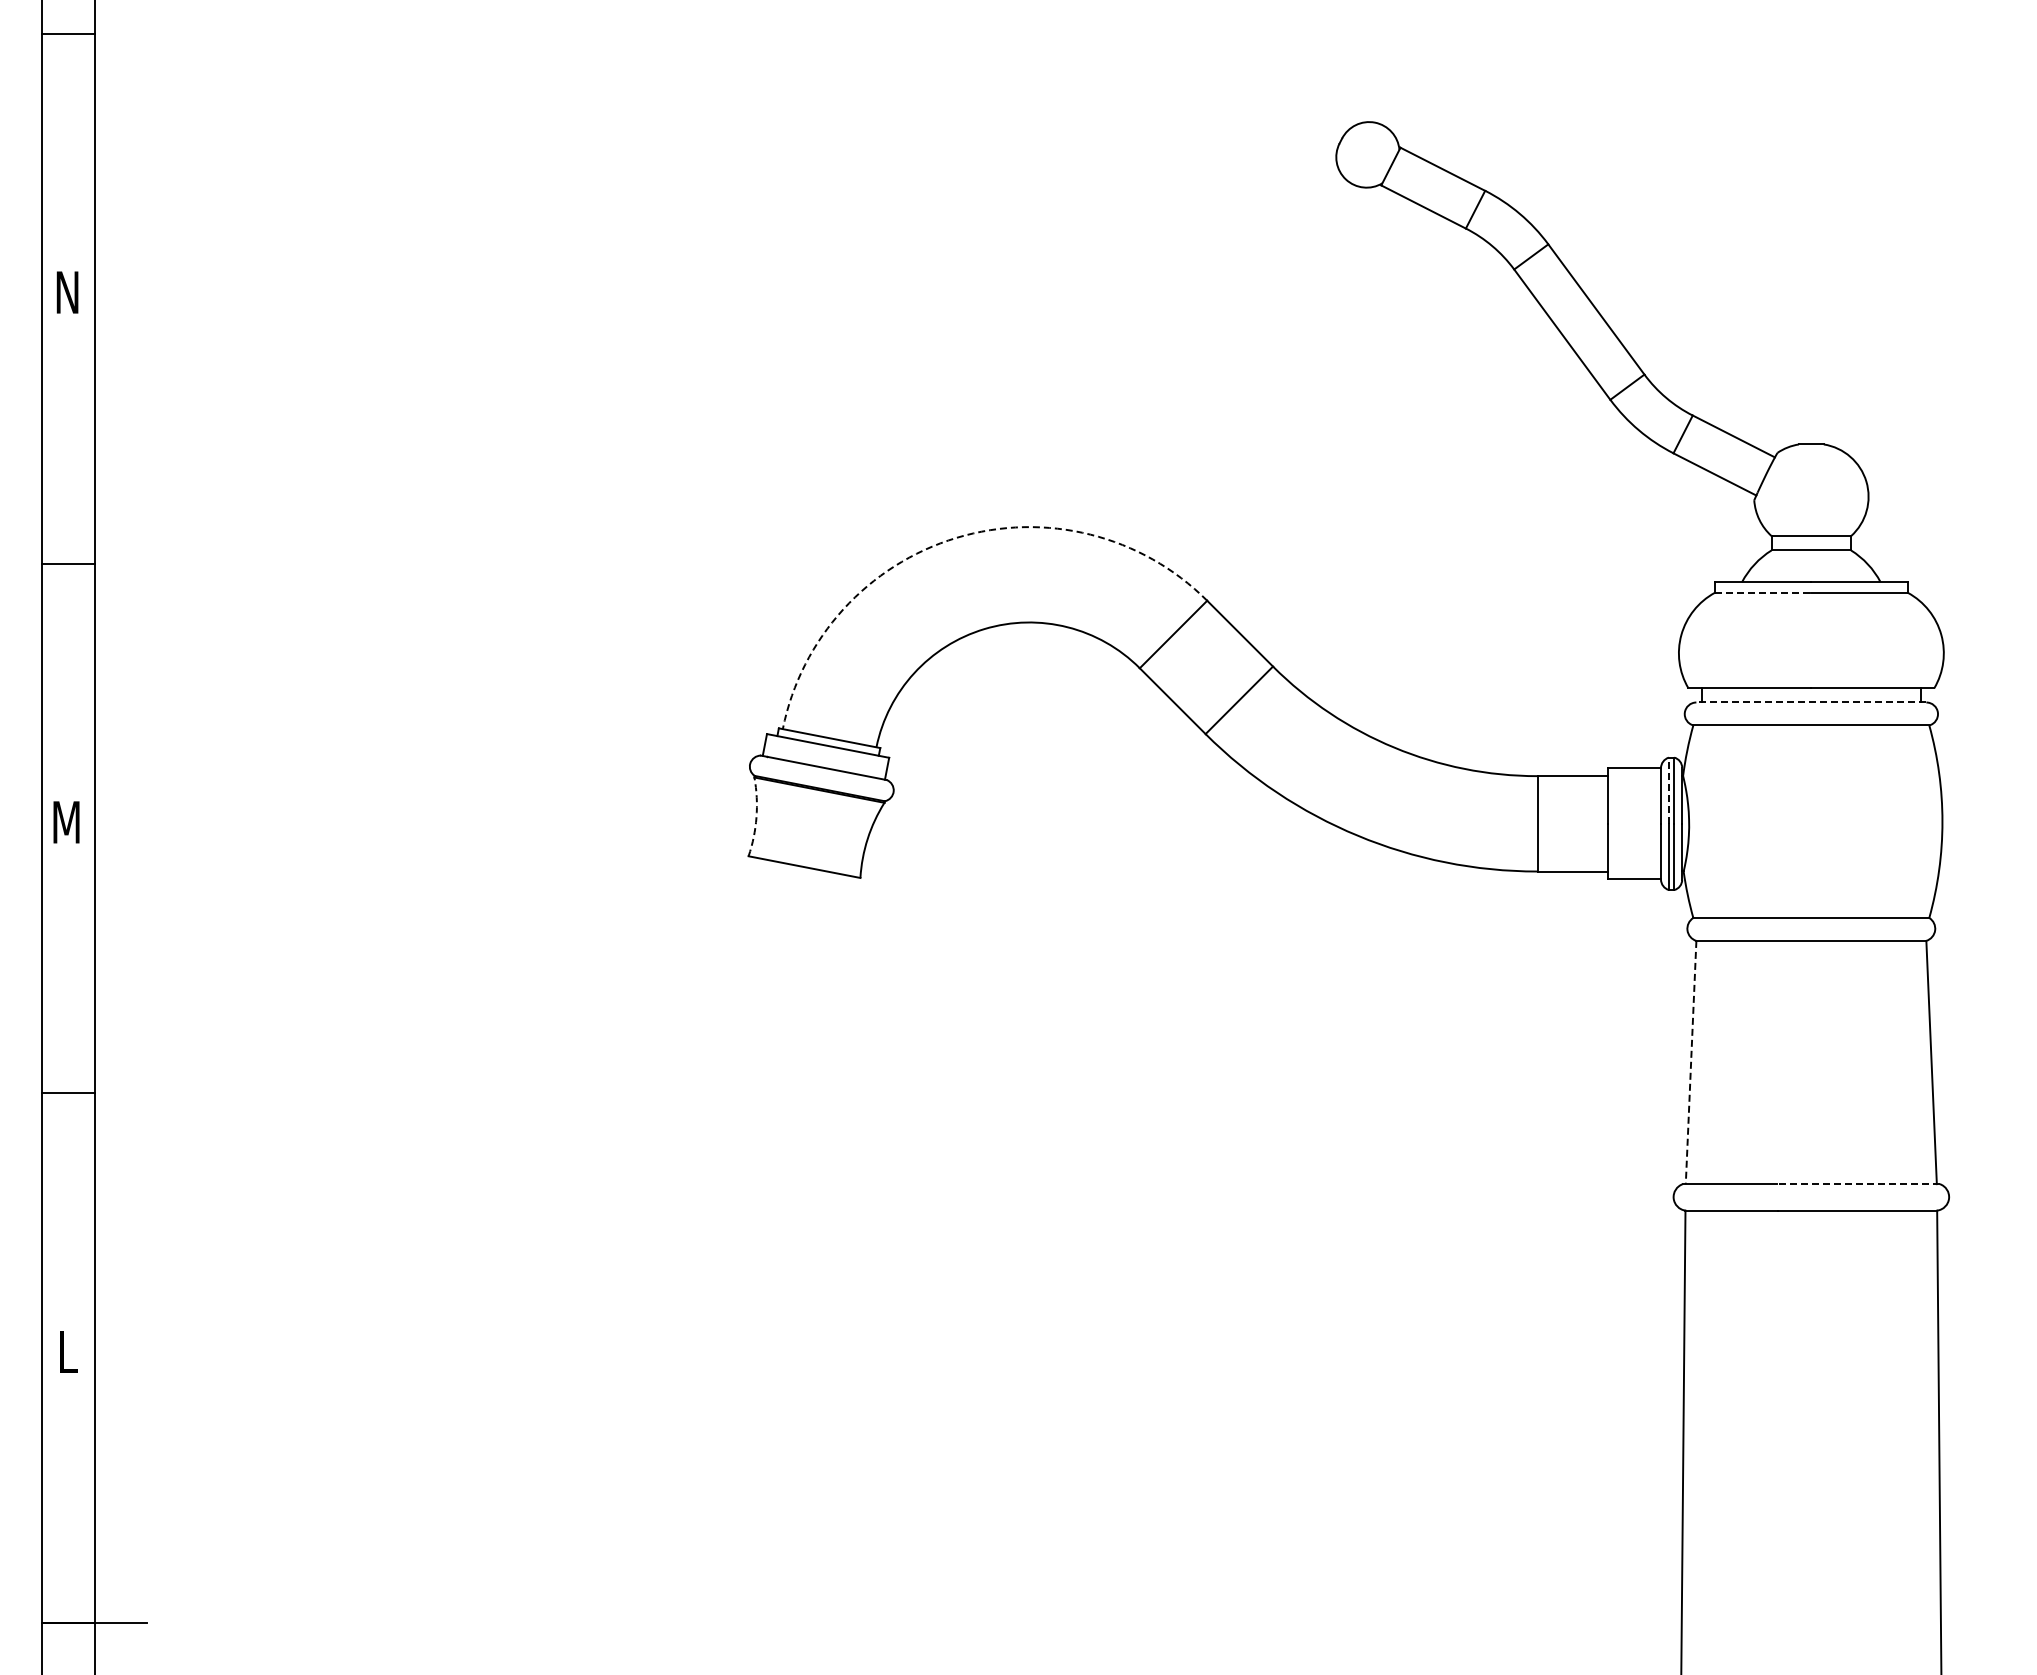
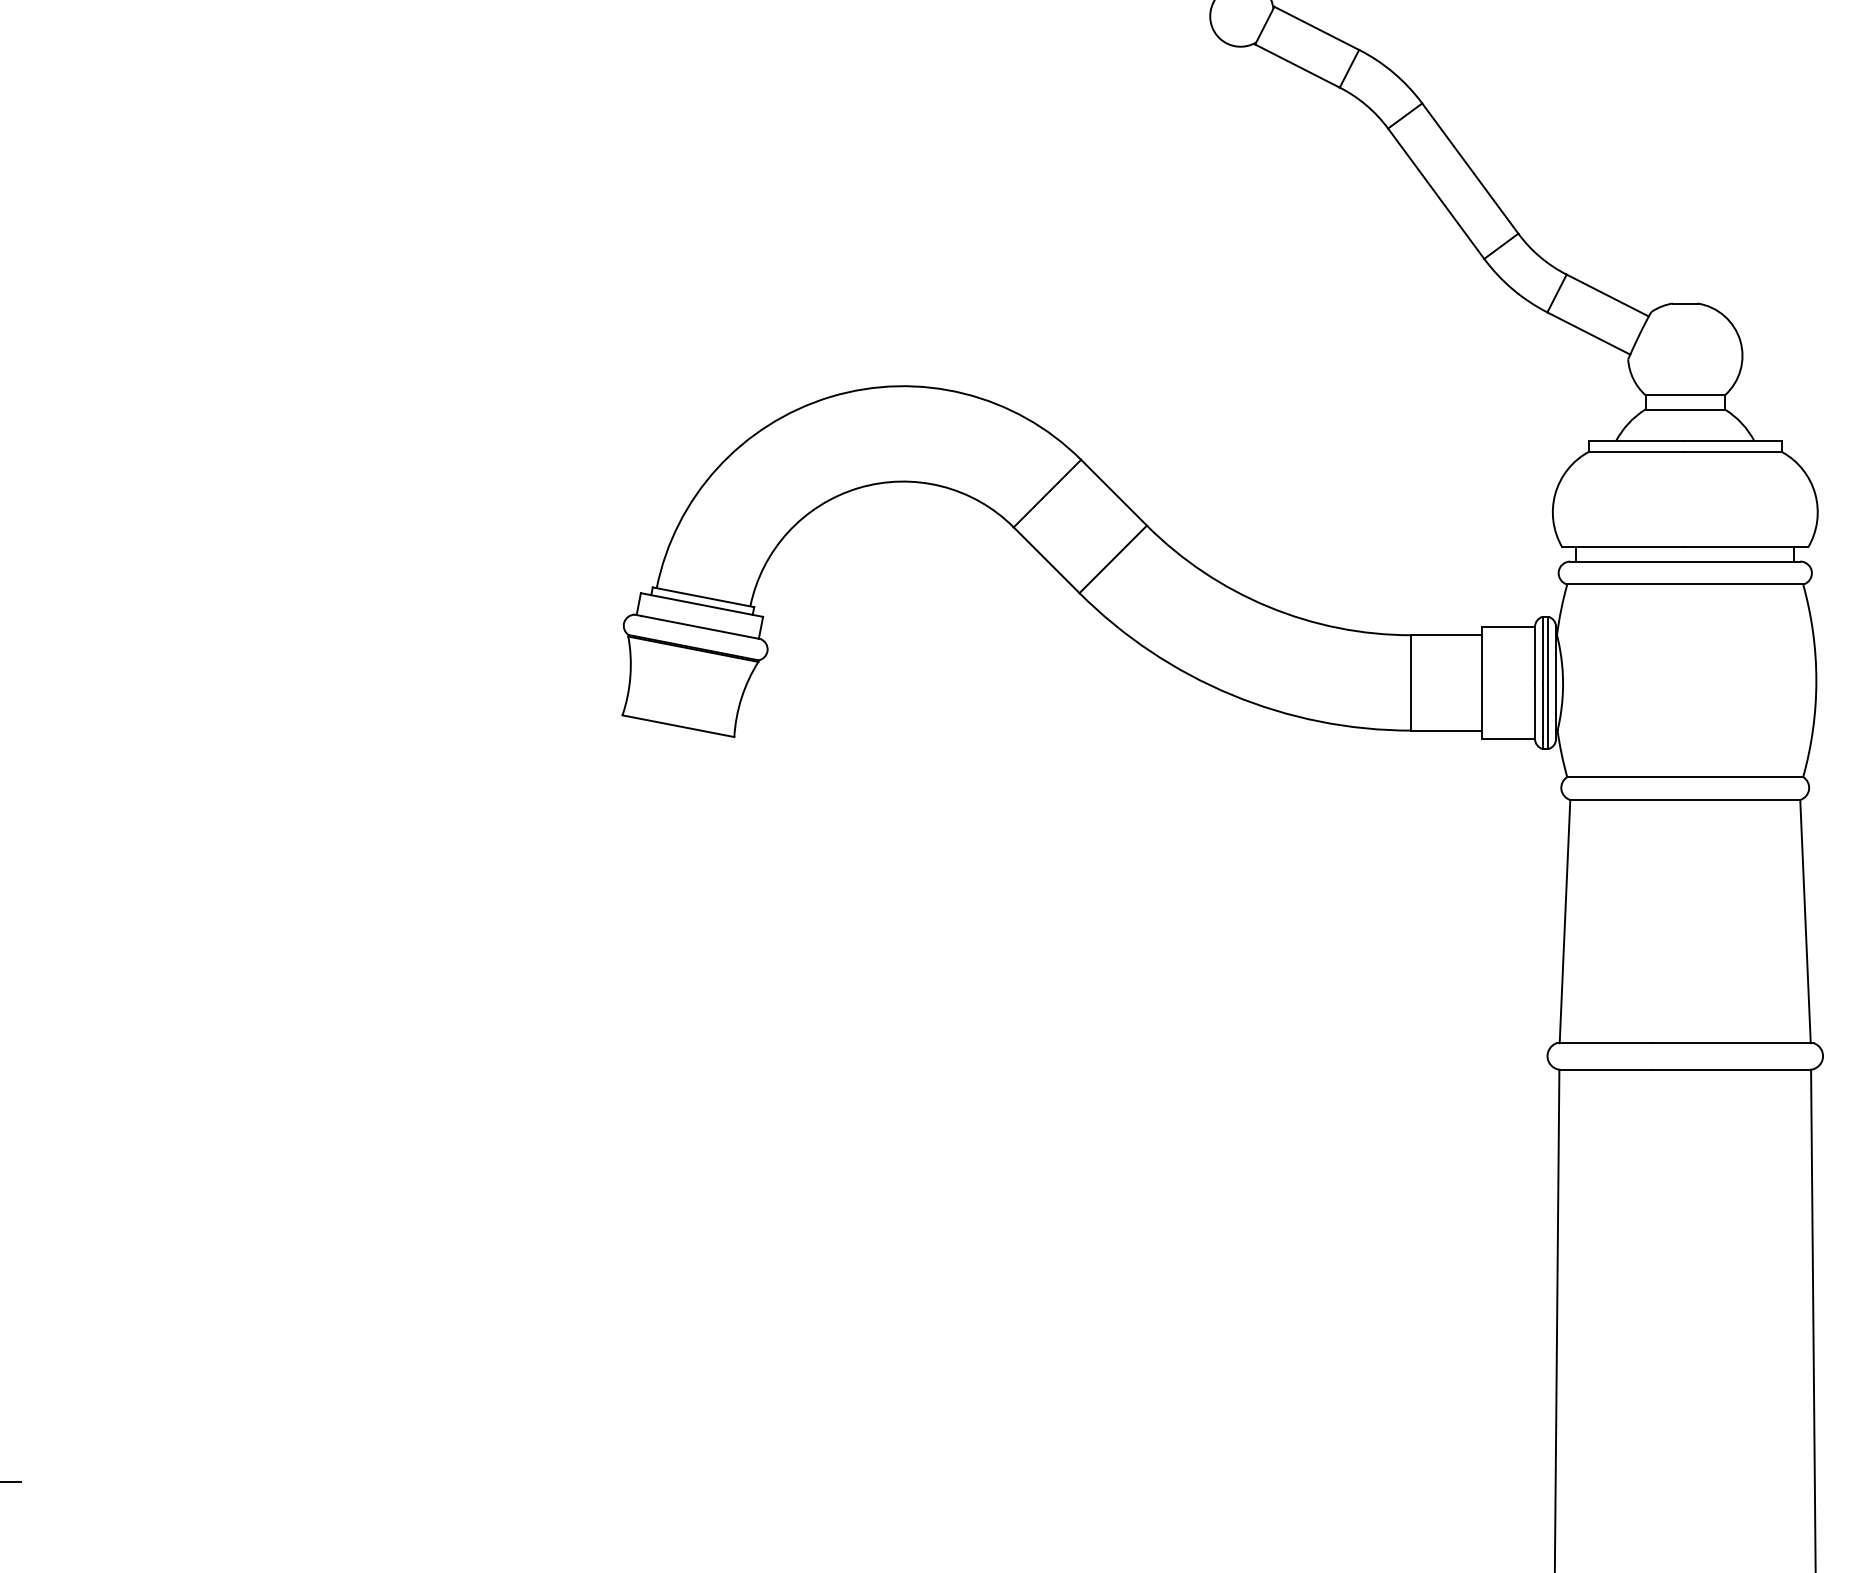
arc: (956, 537) -> (830, 396), dashed -> solid
line: (1763, 592) -> (1637, 451), dashed -> solid
line: (1811, 702) -> (1685, 561), dashed -> solid
line: (1668, 790) -> (1542, 649), dashed -> solid
arc: (756, 817) -> (630, 676), dashed -> solid
line: (1691, 1062) -> (1565, 921), dashed -> solid
line: (1857, 1184) -> (1731, 1043), dashed -> solid

